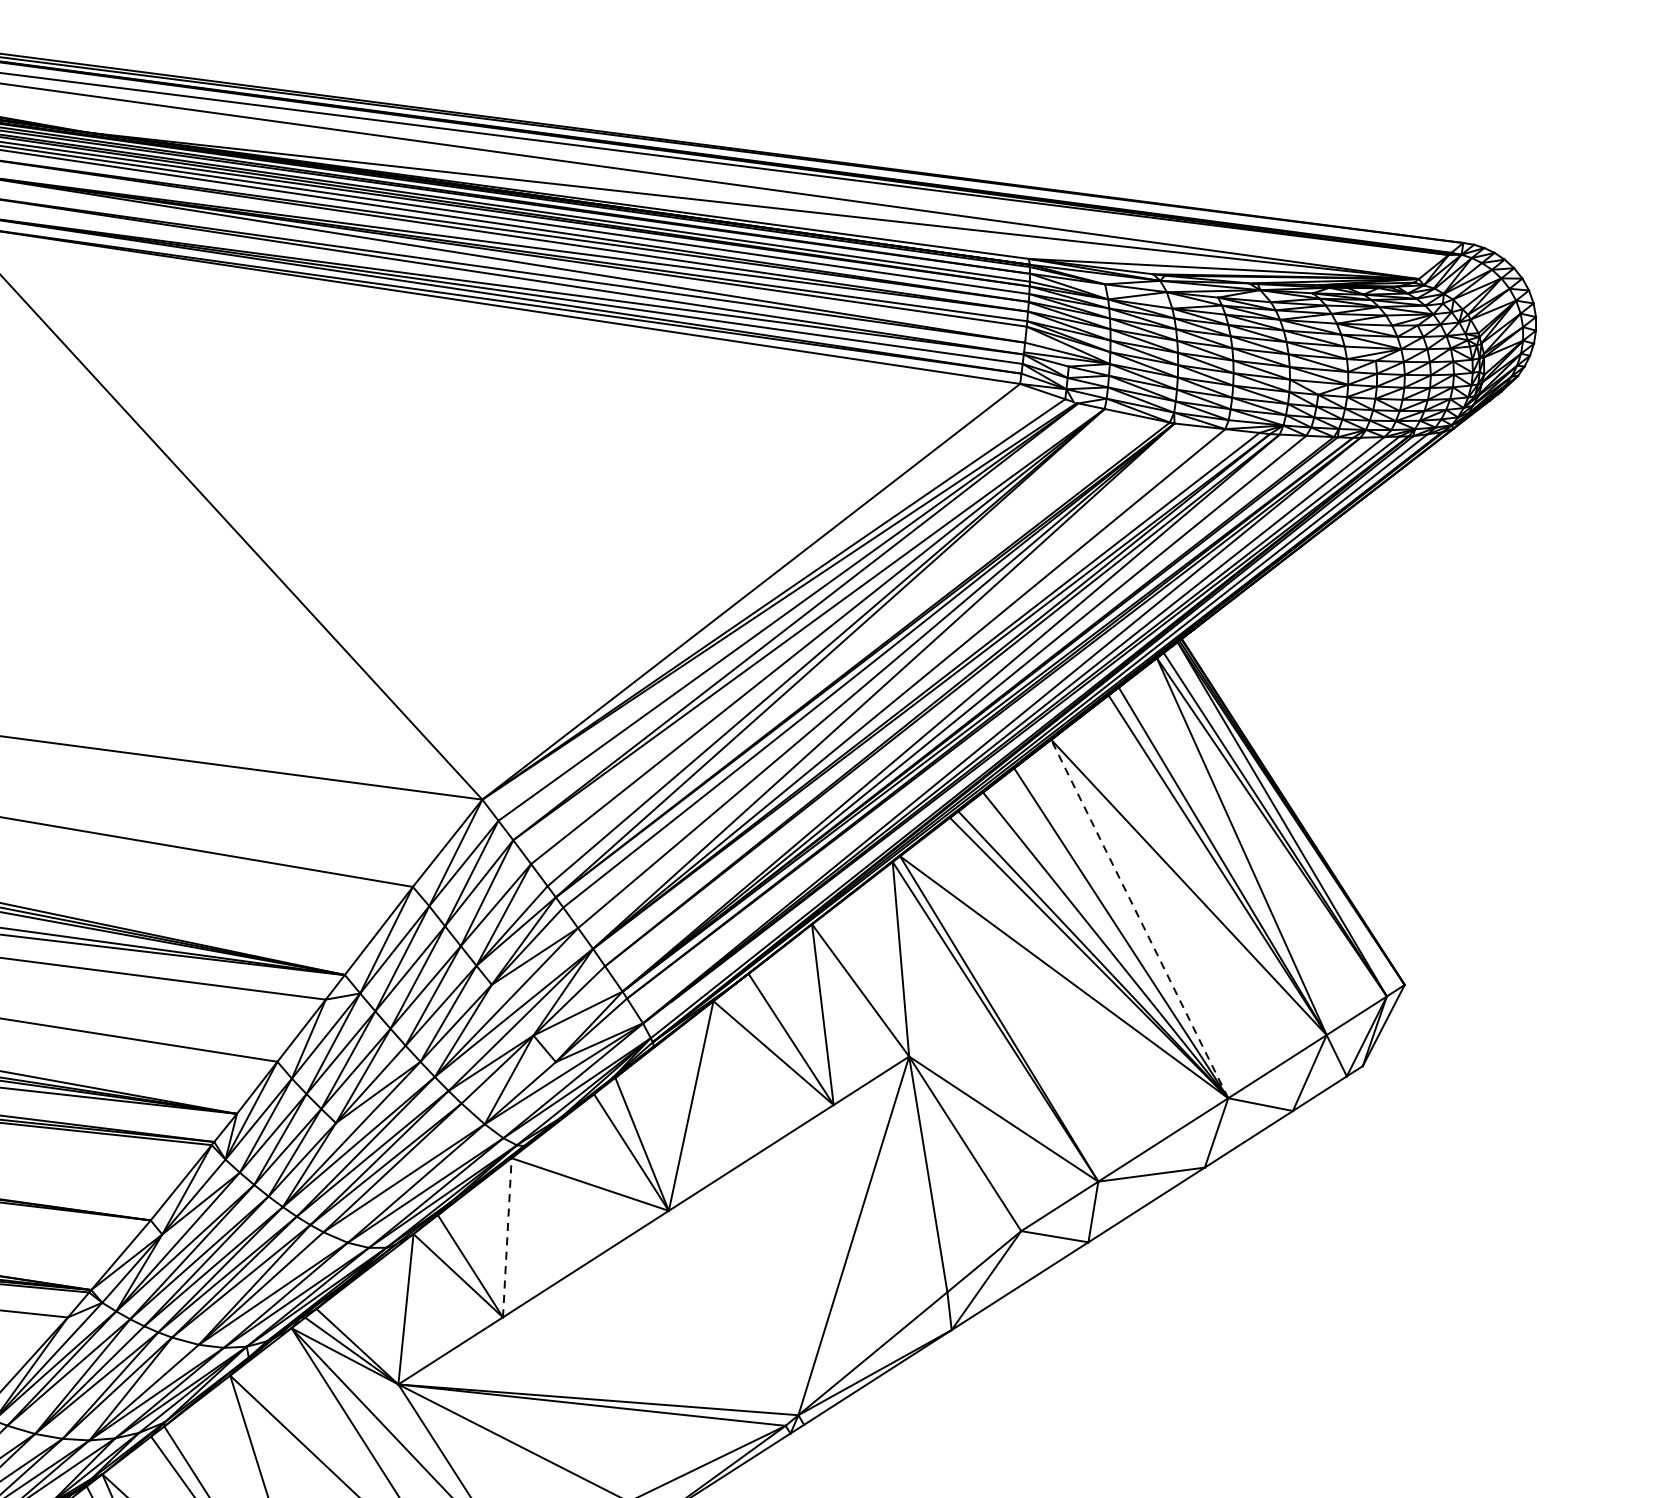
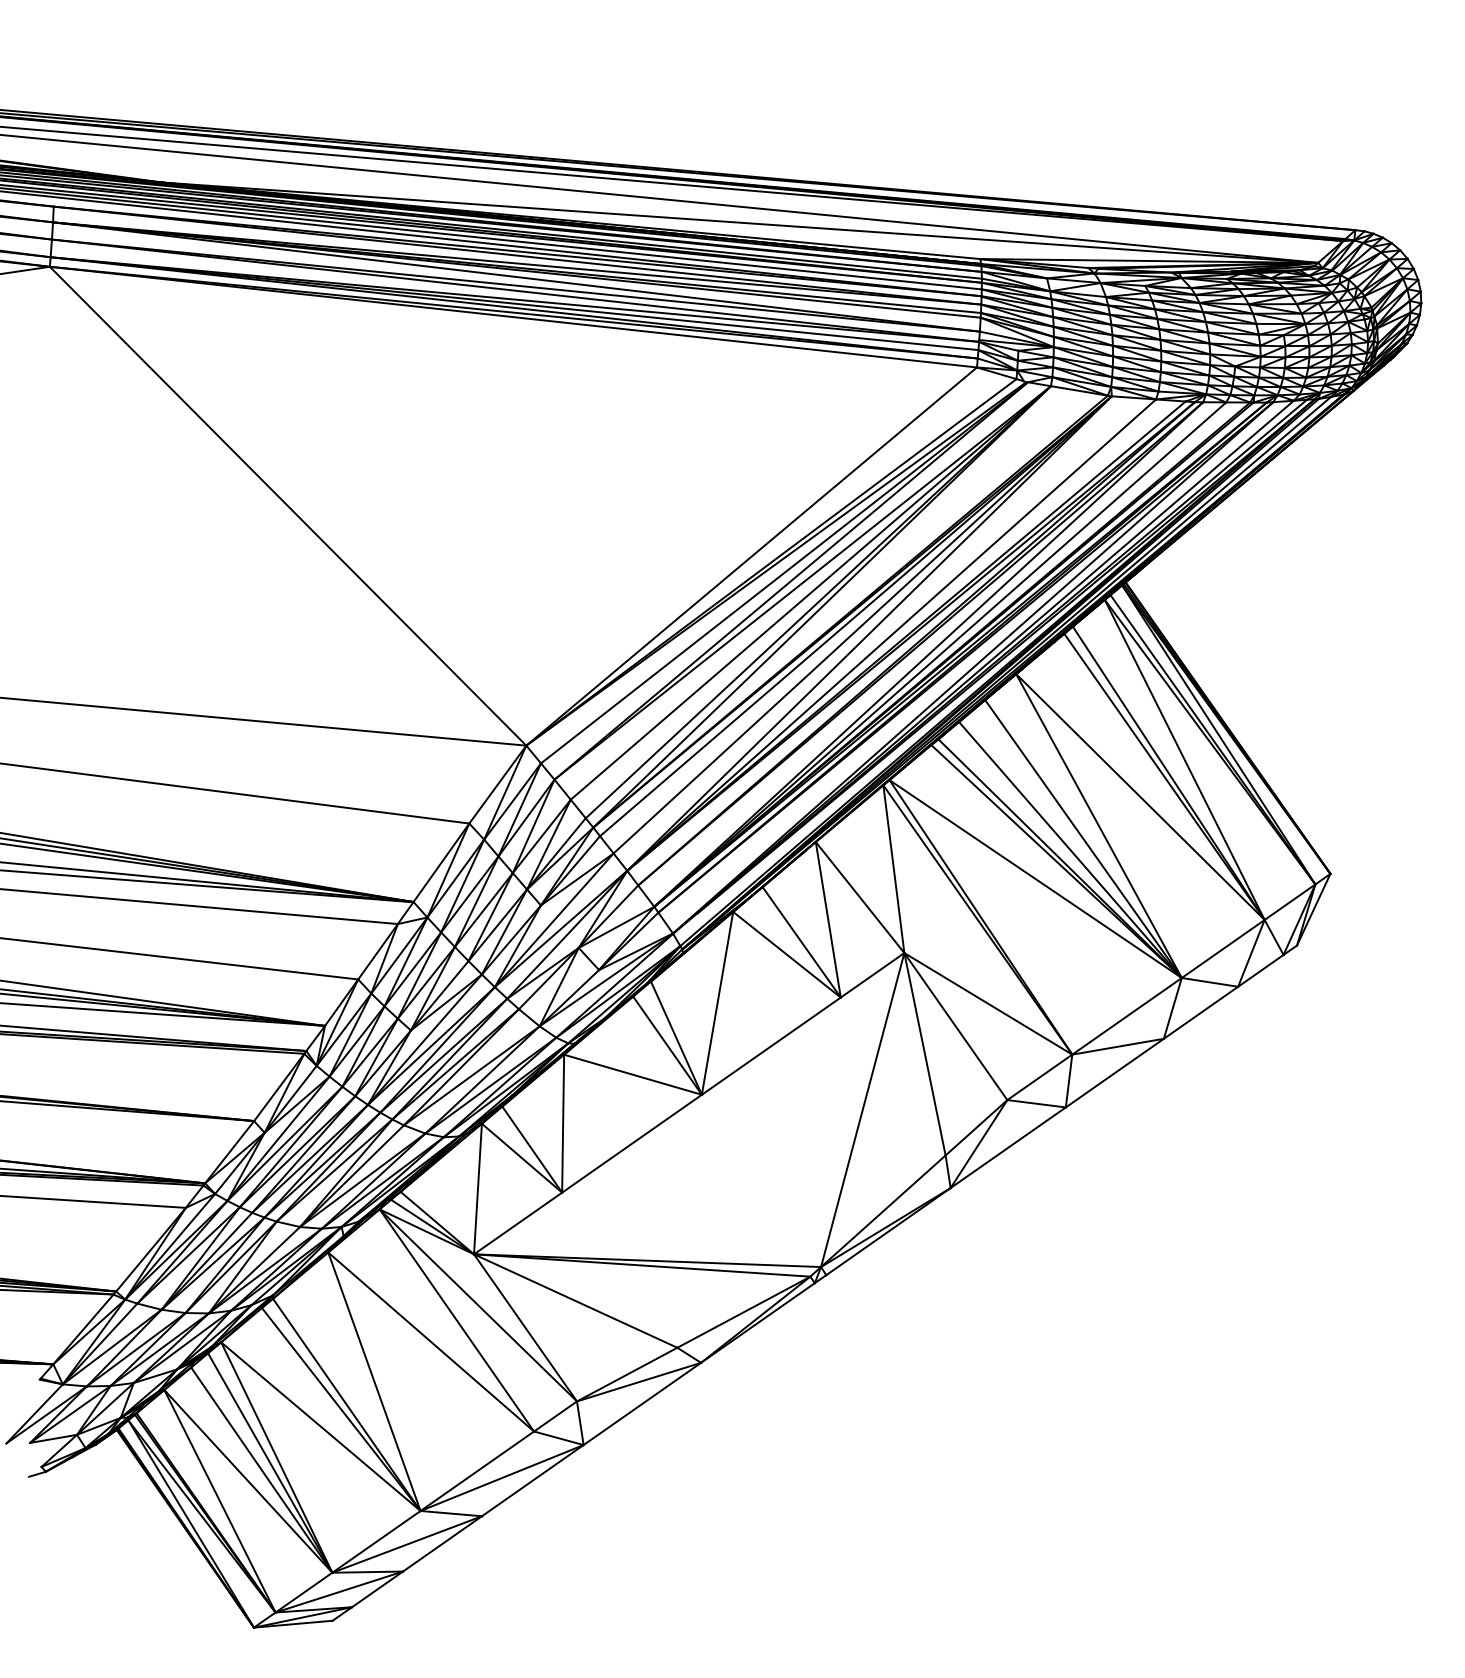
line: (1139, 918) -> (1098, 825), dashed -> solid
line: (507, 1237) -> (563, 1123), dashed -> solid

